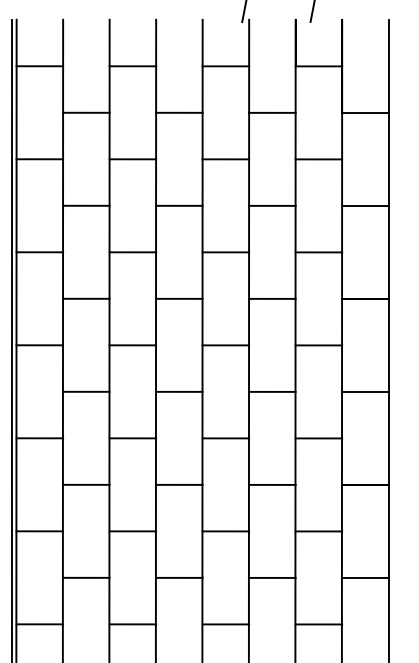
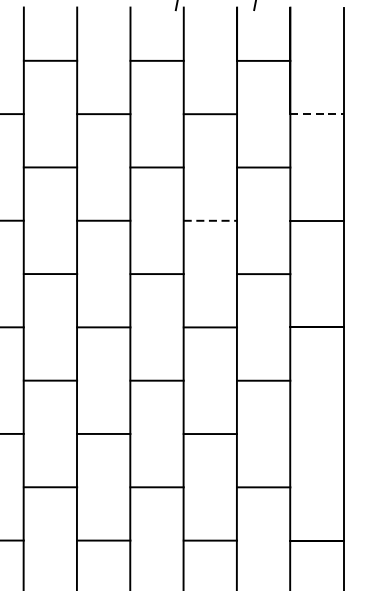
line: (365, 112) -> (317, 113), solid -> dashed
line: (272, 205) -> (210, 220), solid -> dashed
line: (365, 391) -> (317, 433), removed

